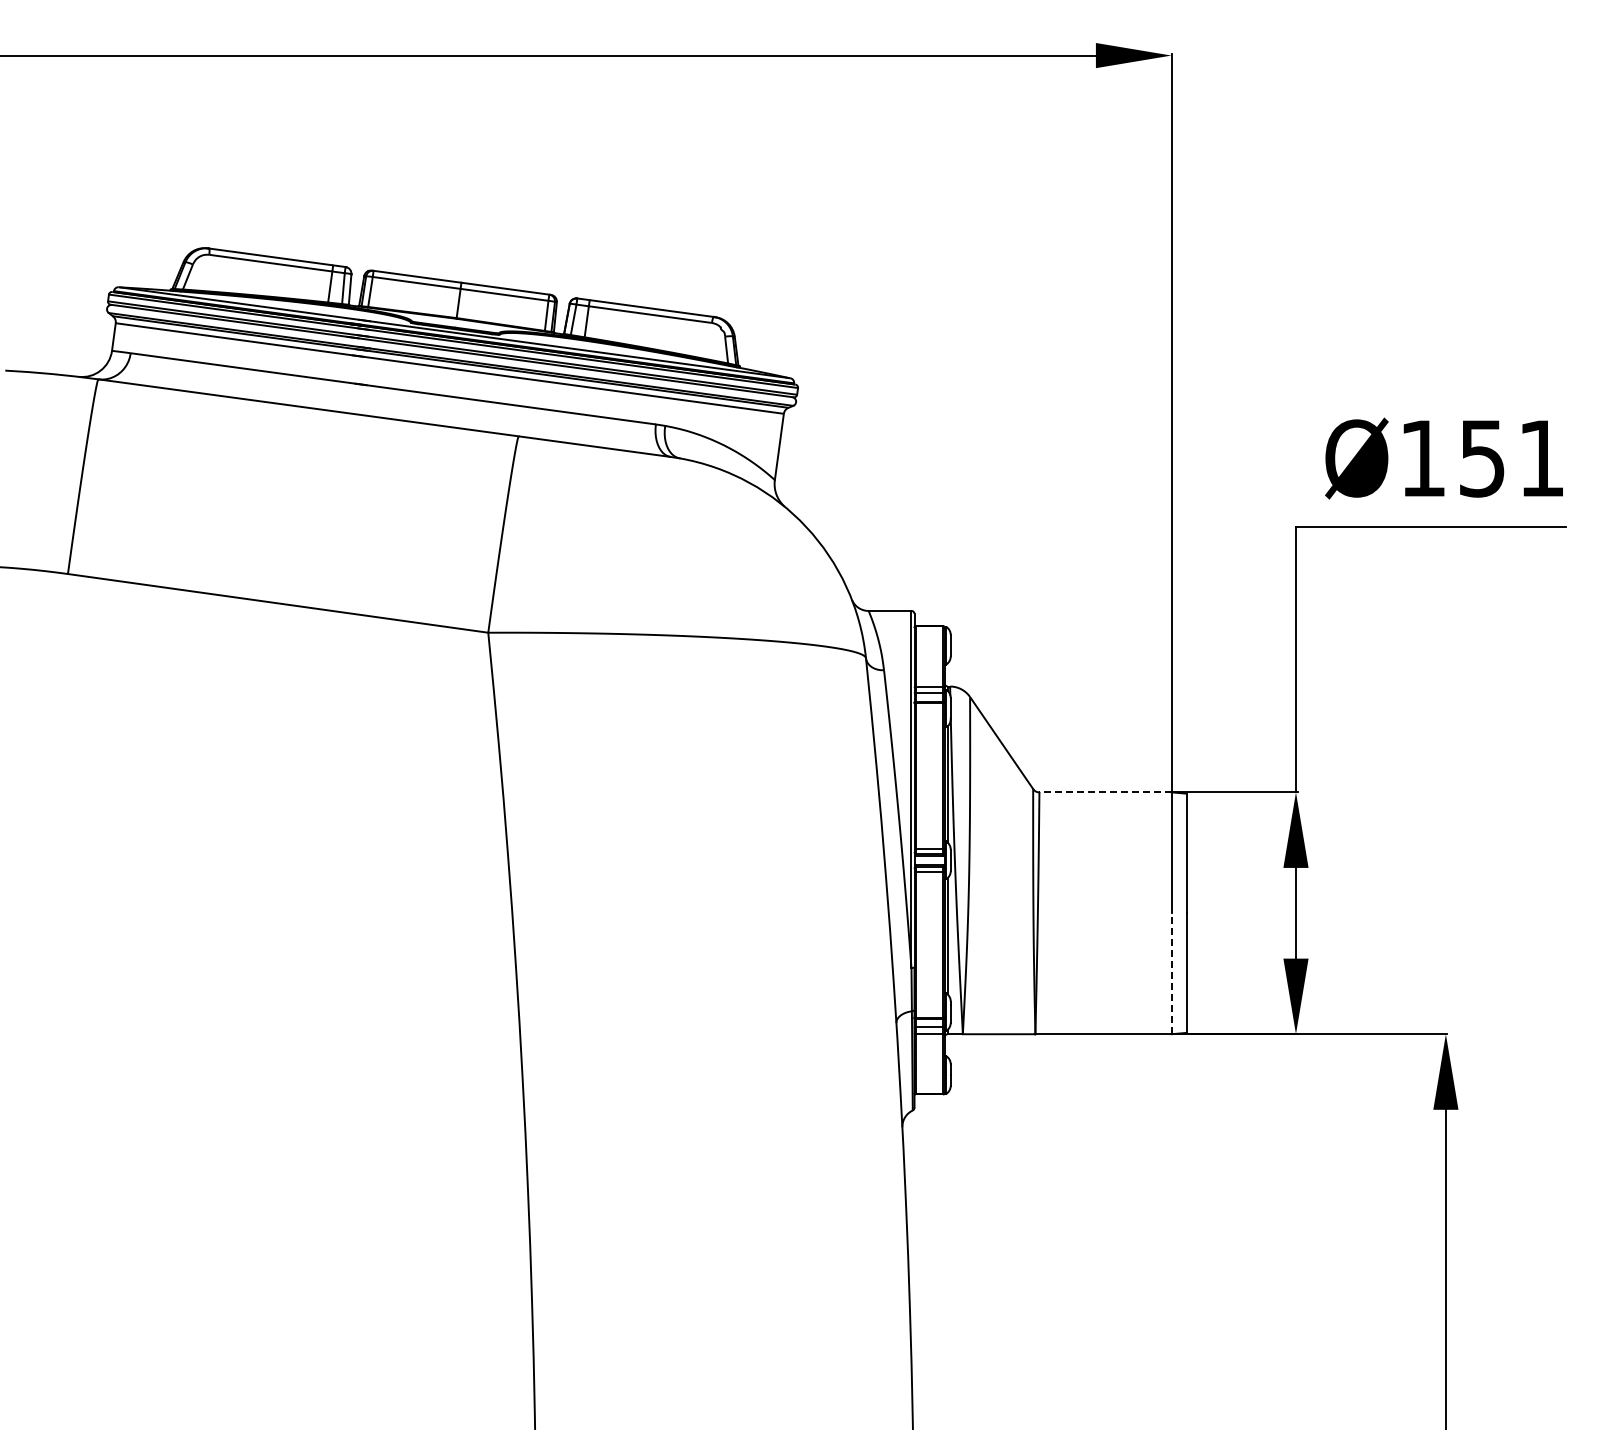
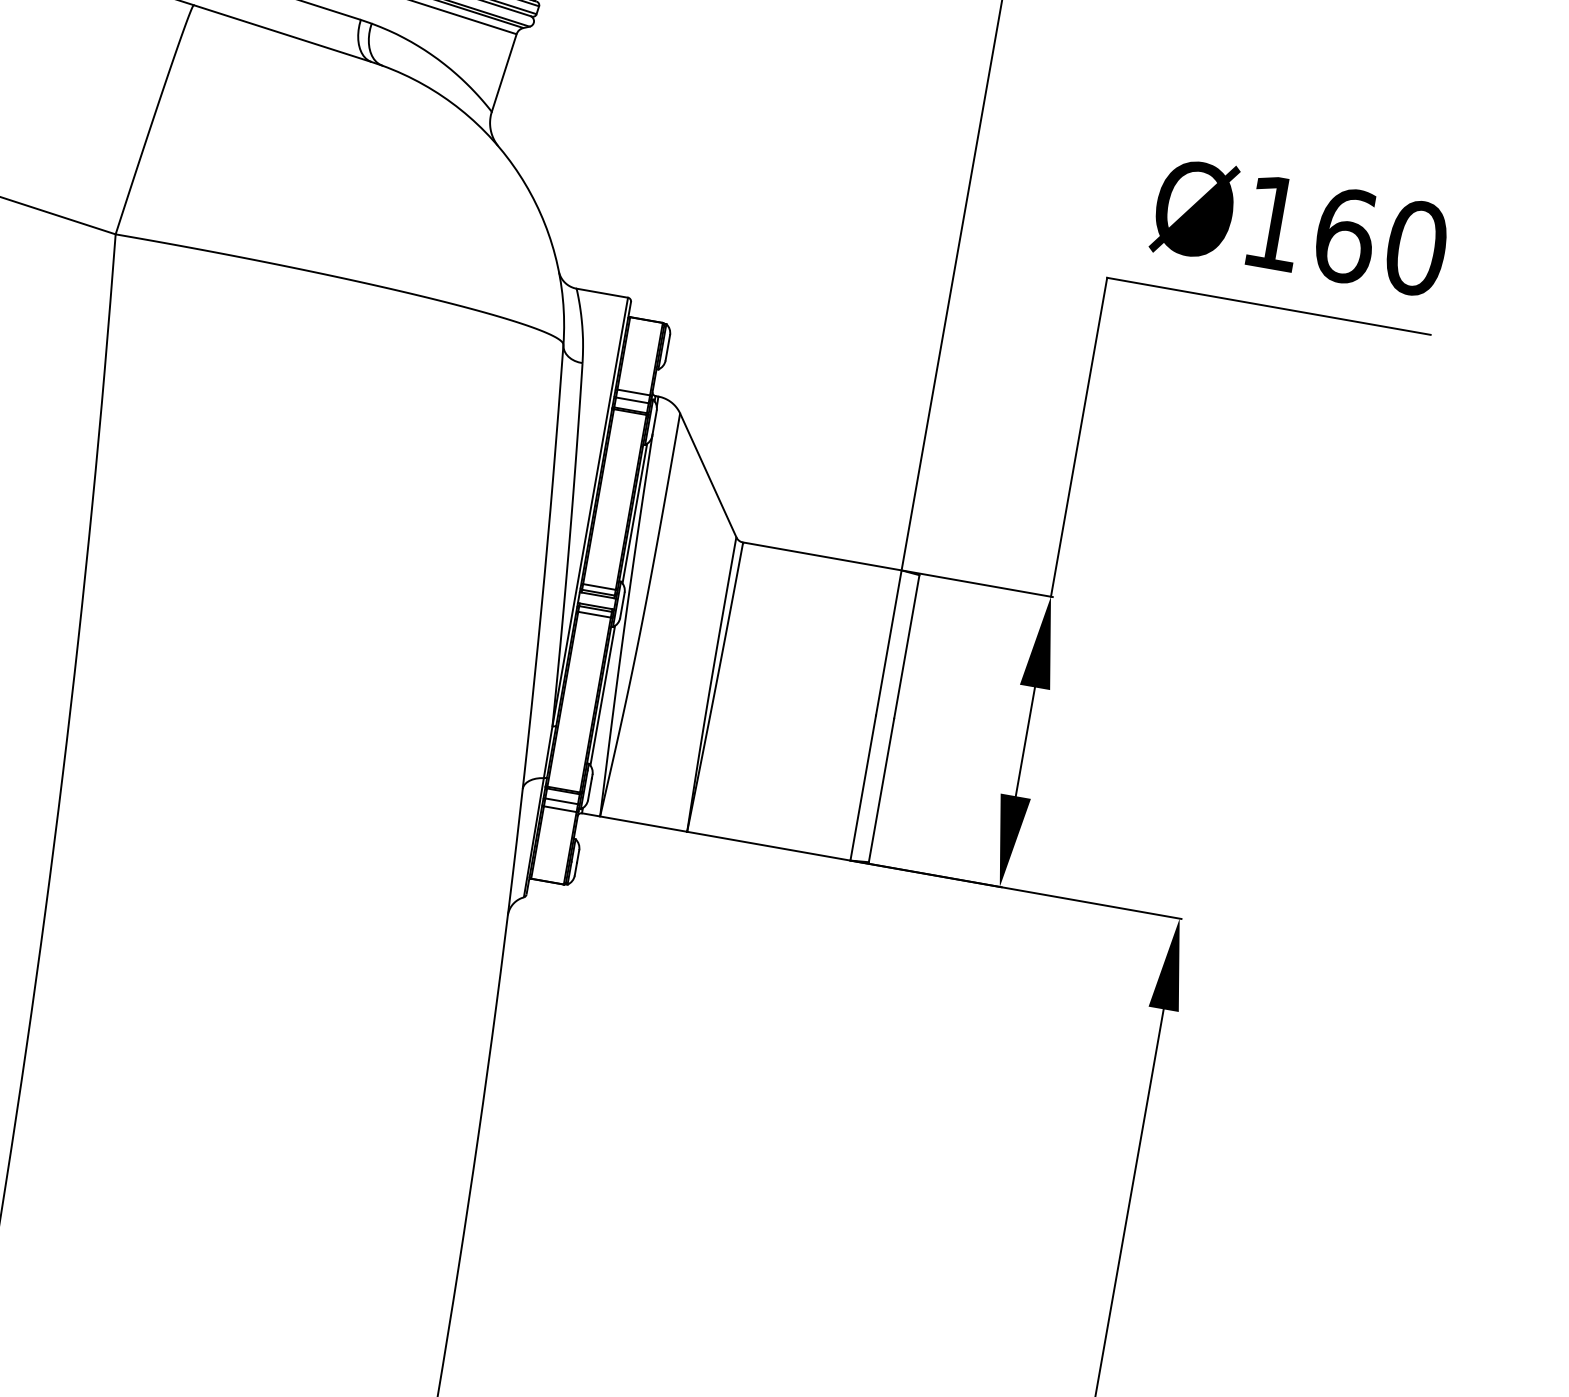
text: (1512, 458) -> (1381, 241), Ø151 -> Ø160
line: (1104, 792) -> (821, 556), dashed -> solid
line: (1171, 973) -> (863, 787), dashed -> solid

